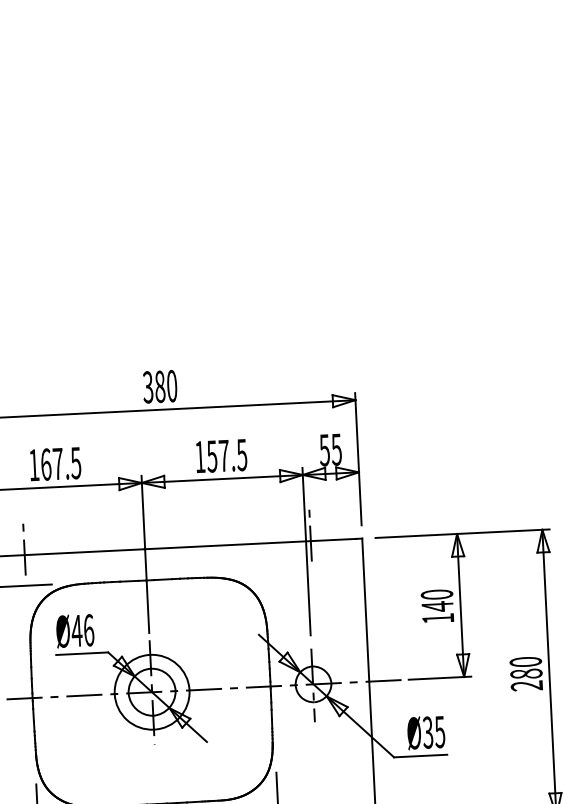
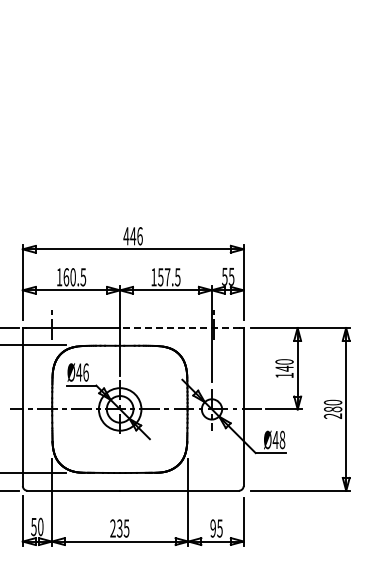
text: (158, 387) -> (132, 236), 380 -> 446
text: (56, 464) -> (72, 277), 167.5 -> 160.5
line: (249, 544) -> (179, 328), solid -> dashed
text: (433, 731) -> (278, 439), Ø35 -> Ø48

